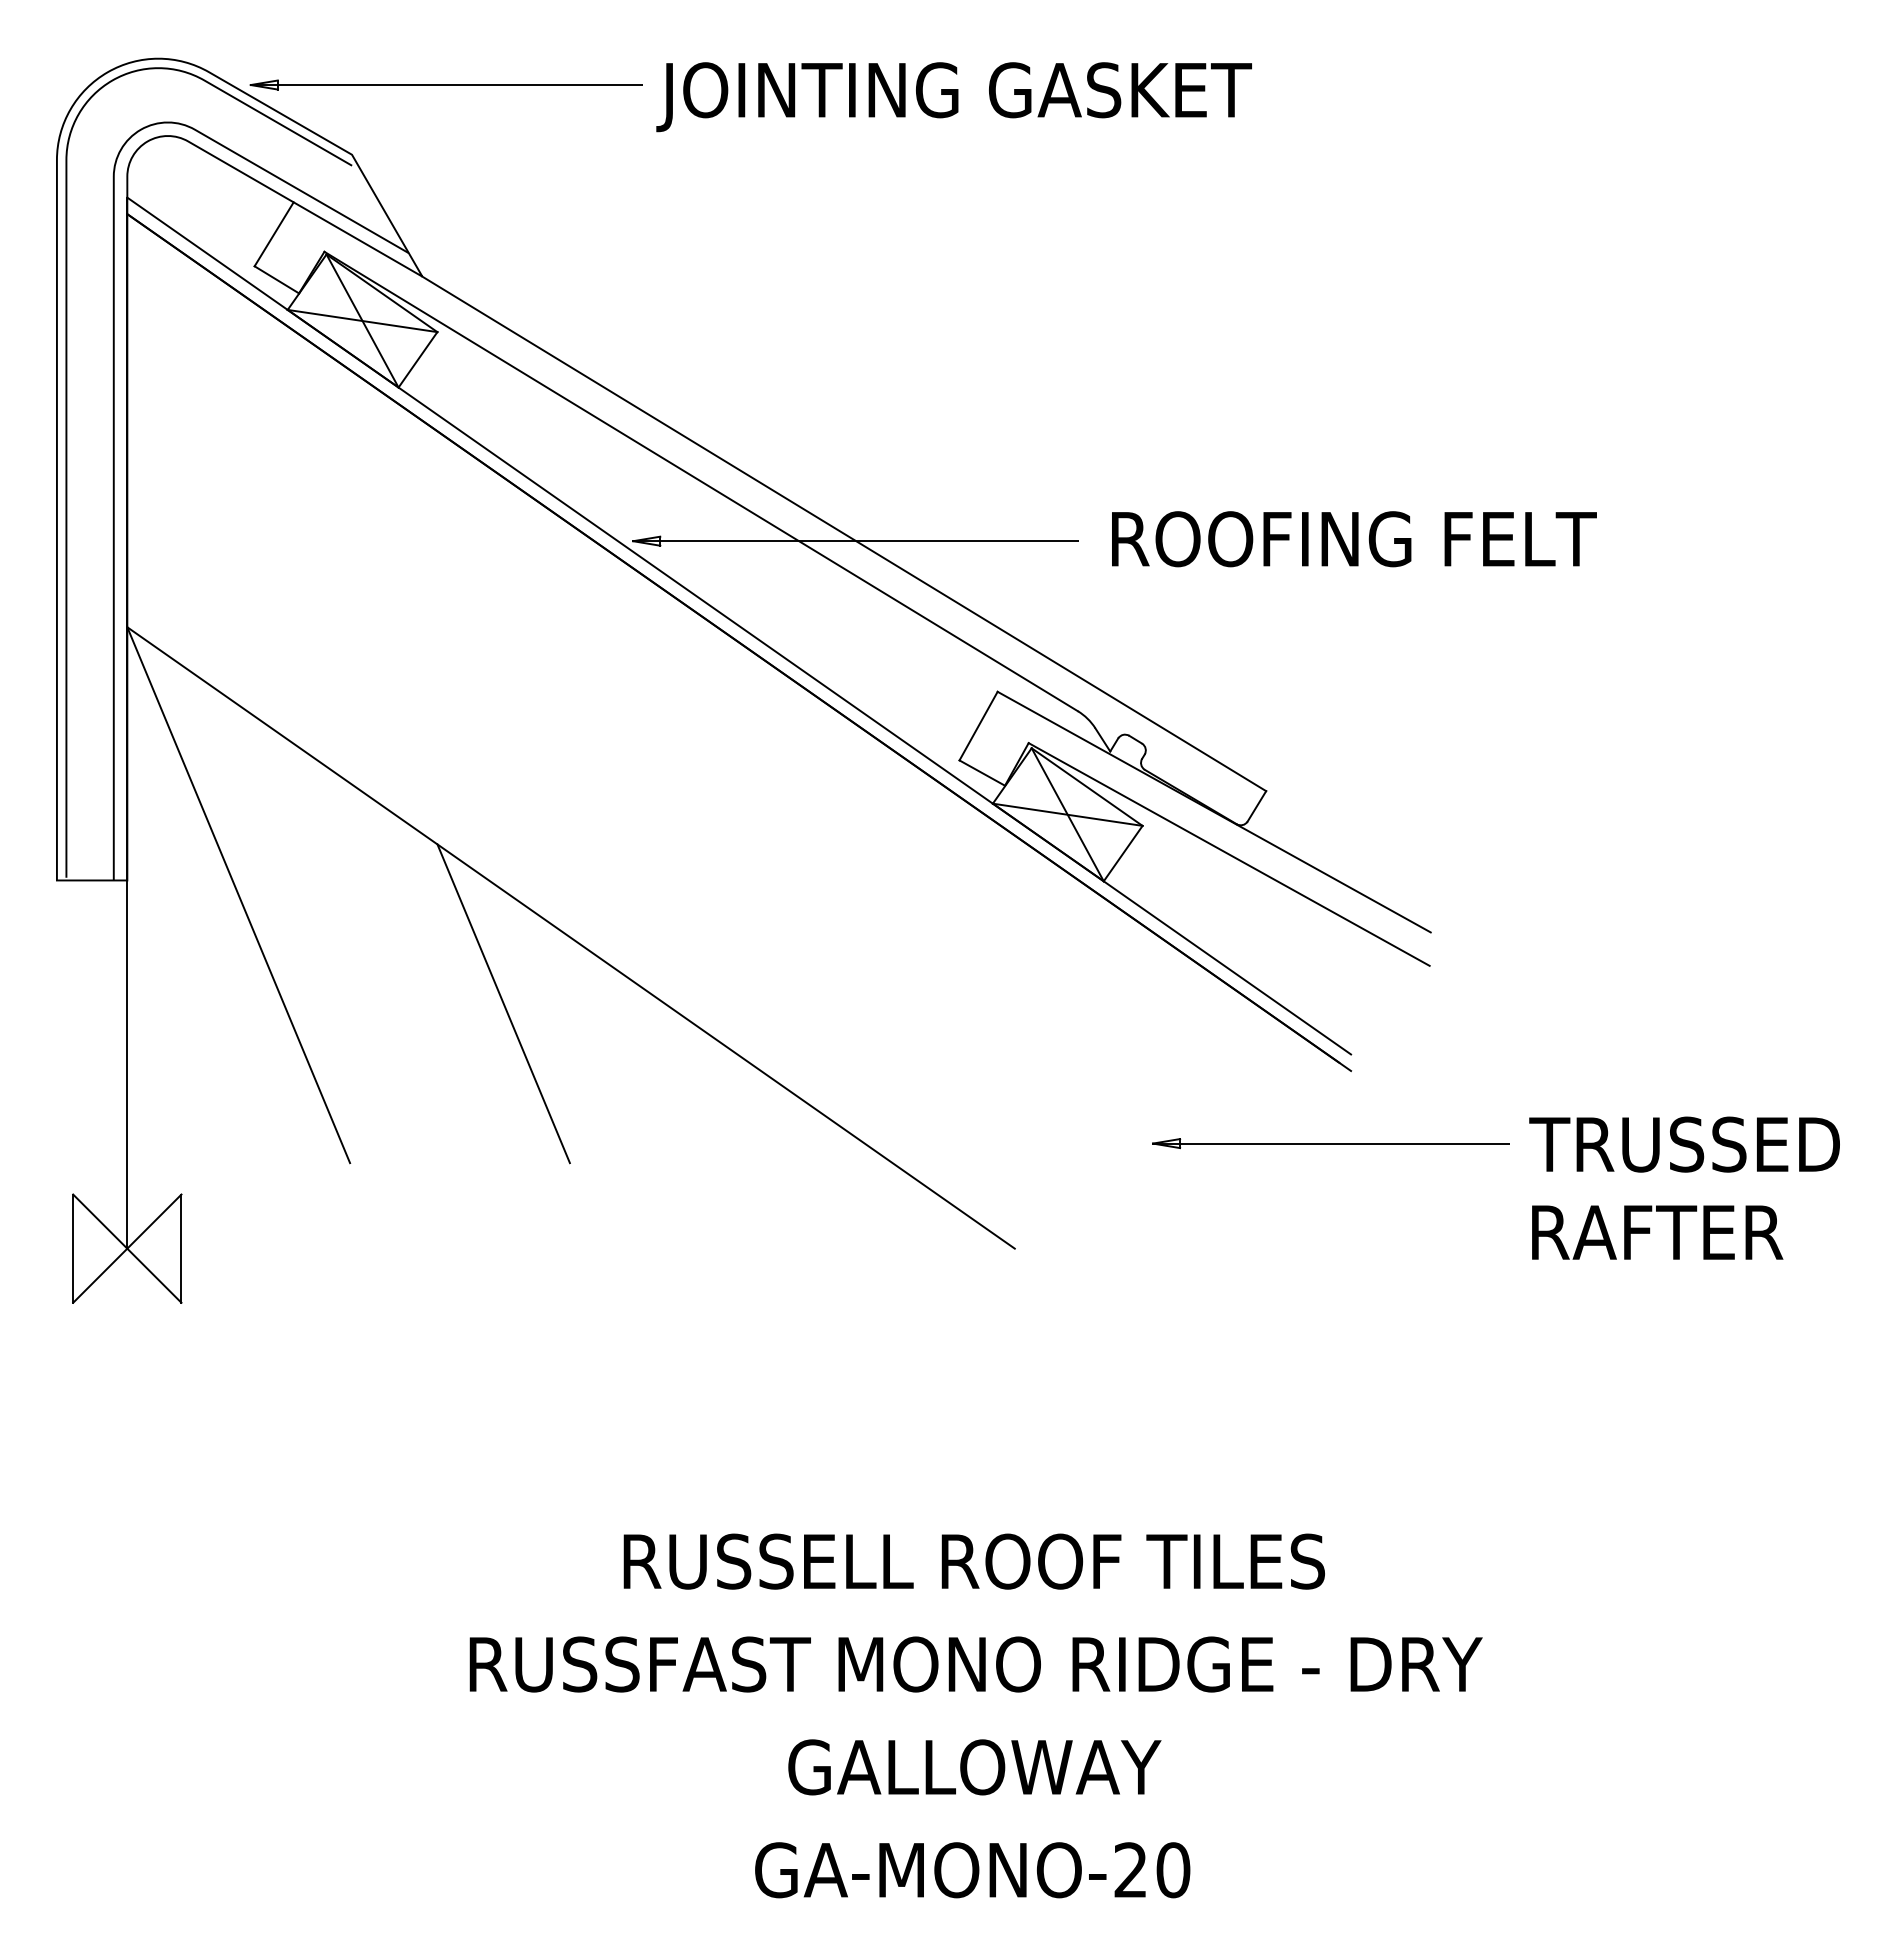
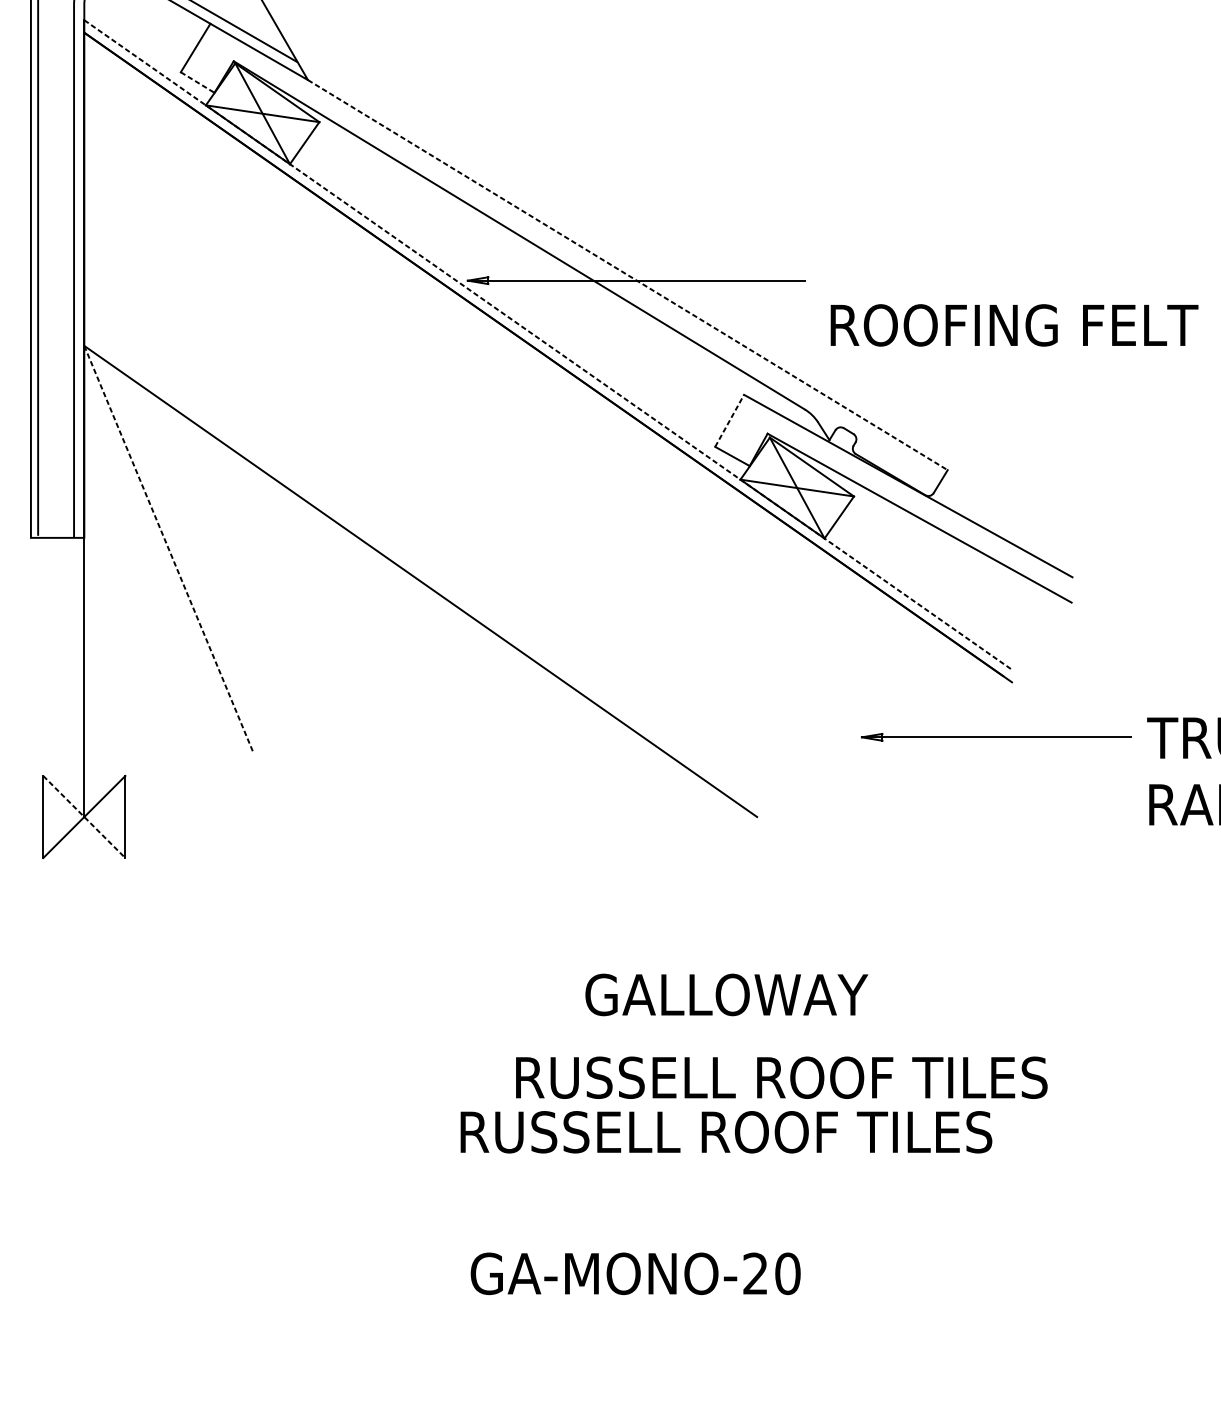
line: (277, 280) -> (198, 83), solid -> dashed
line: (844, 534) -> (628, 275), solid -> dashed
text: (1354, 539) -> (1014, 325), moved
line: (739, 626) -> (548, 345), solid -> dashed
line: (978, 725) -> (729, 420), solid -> dashed
line: (238, 895) -> (168, 549), solid -> dashed
line: (503, 1003) -> (369, 631), removed
line: (127, 1248) -> (84, 816), solid -> dashed
text: (973, 1561) -> (781, 1077), moved
text: (975, 1664) -> (727, 1132), RUSSFAST MONO RIDGE - DRY -> RUSSELL ROOF TILES
text: (974, 1767) -> (726, 995), moved
text: (972, 1870) -> (635, 1274), moved

